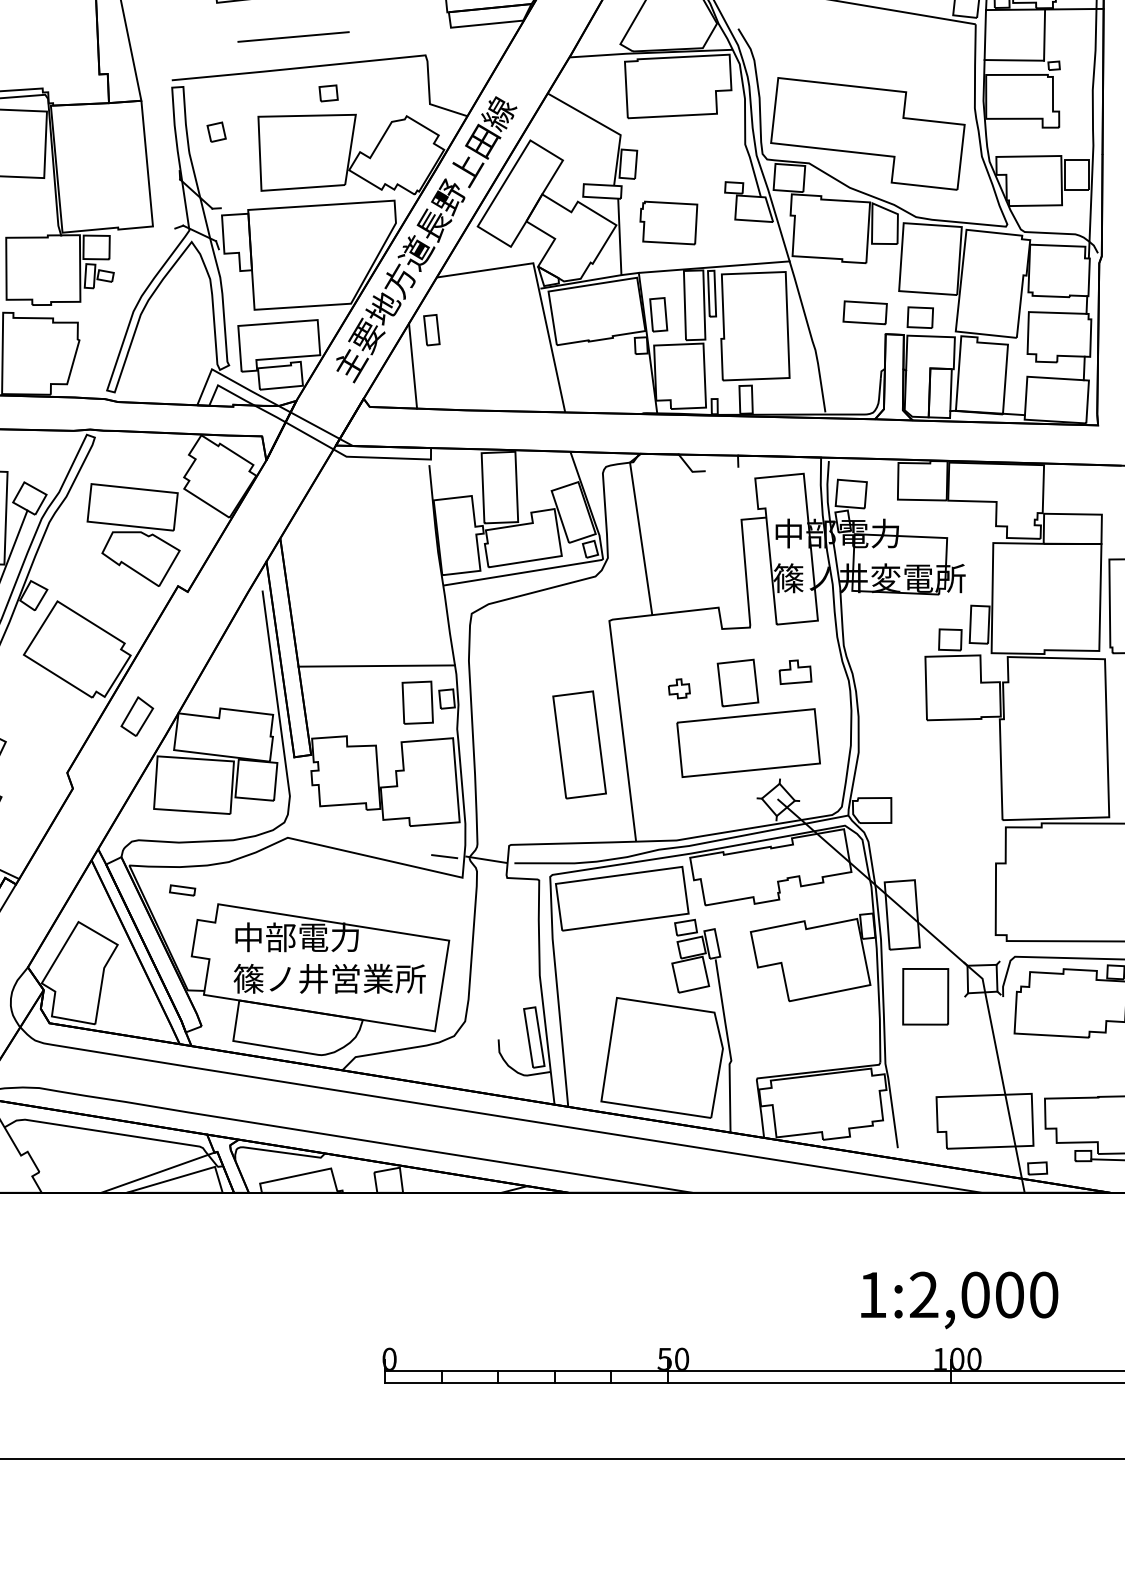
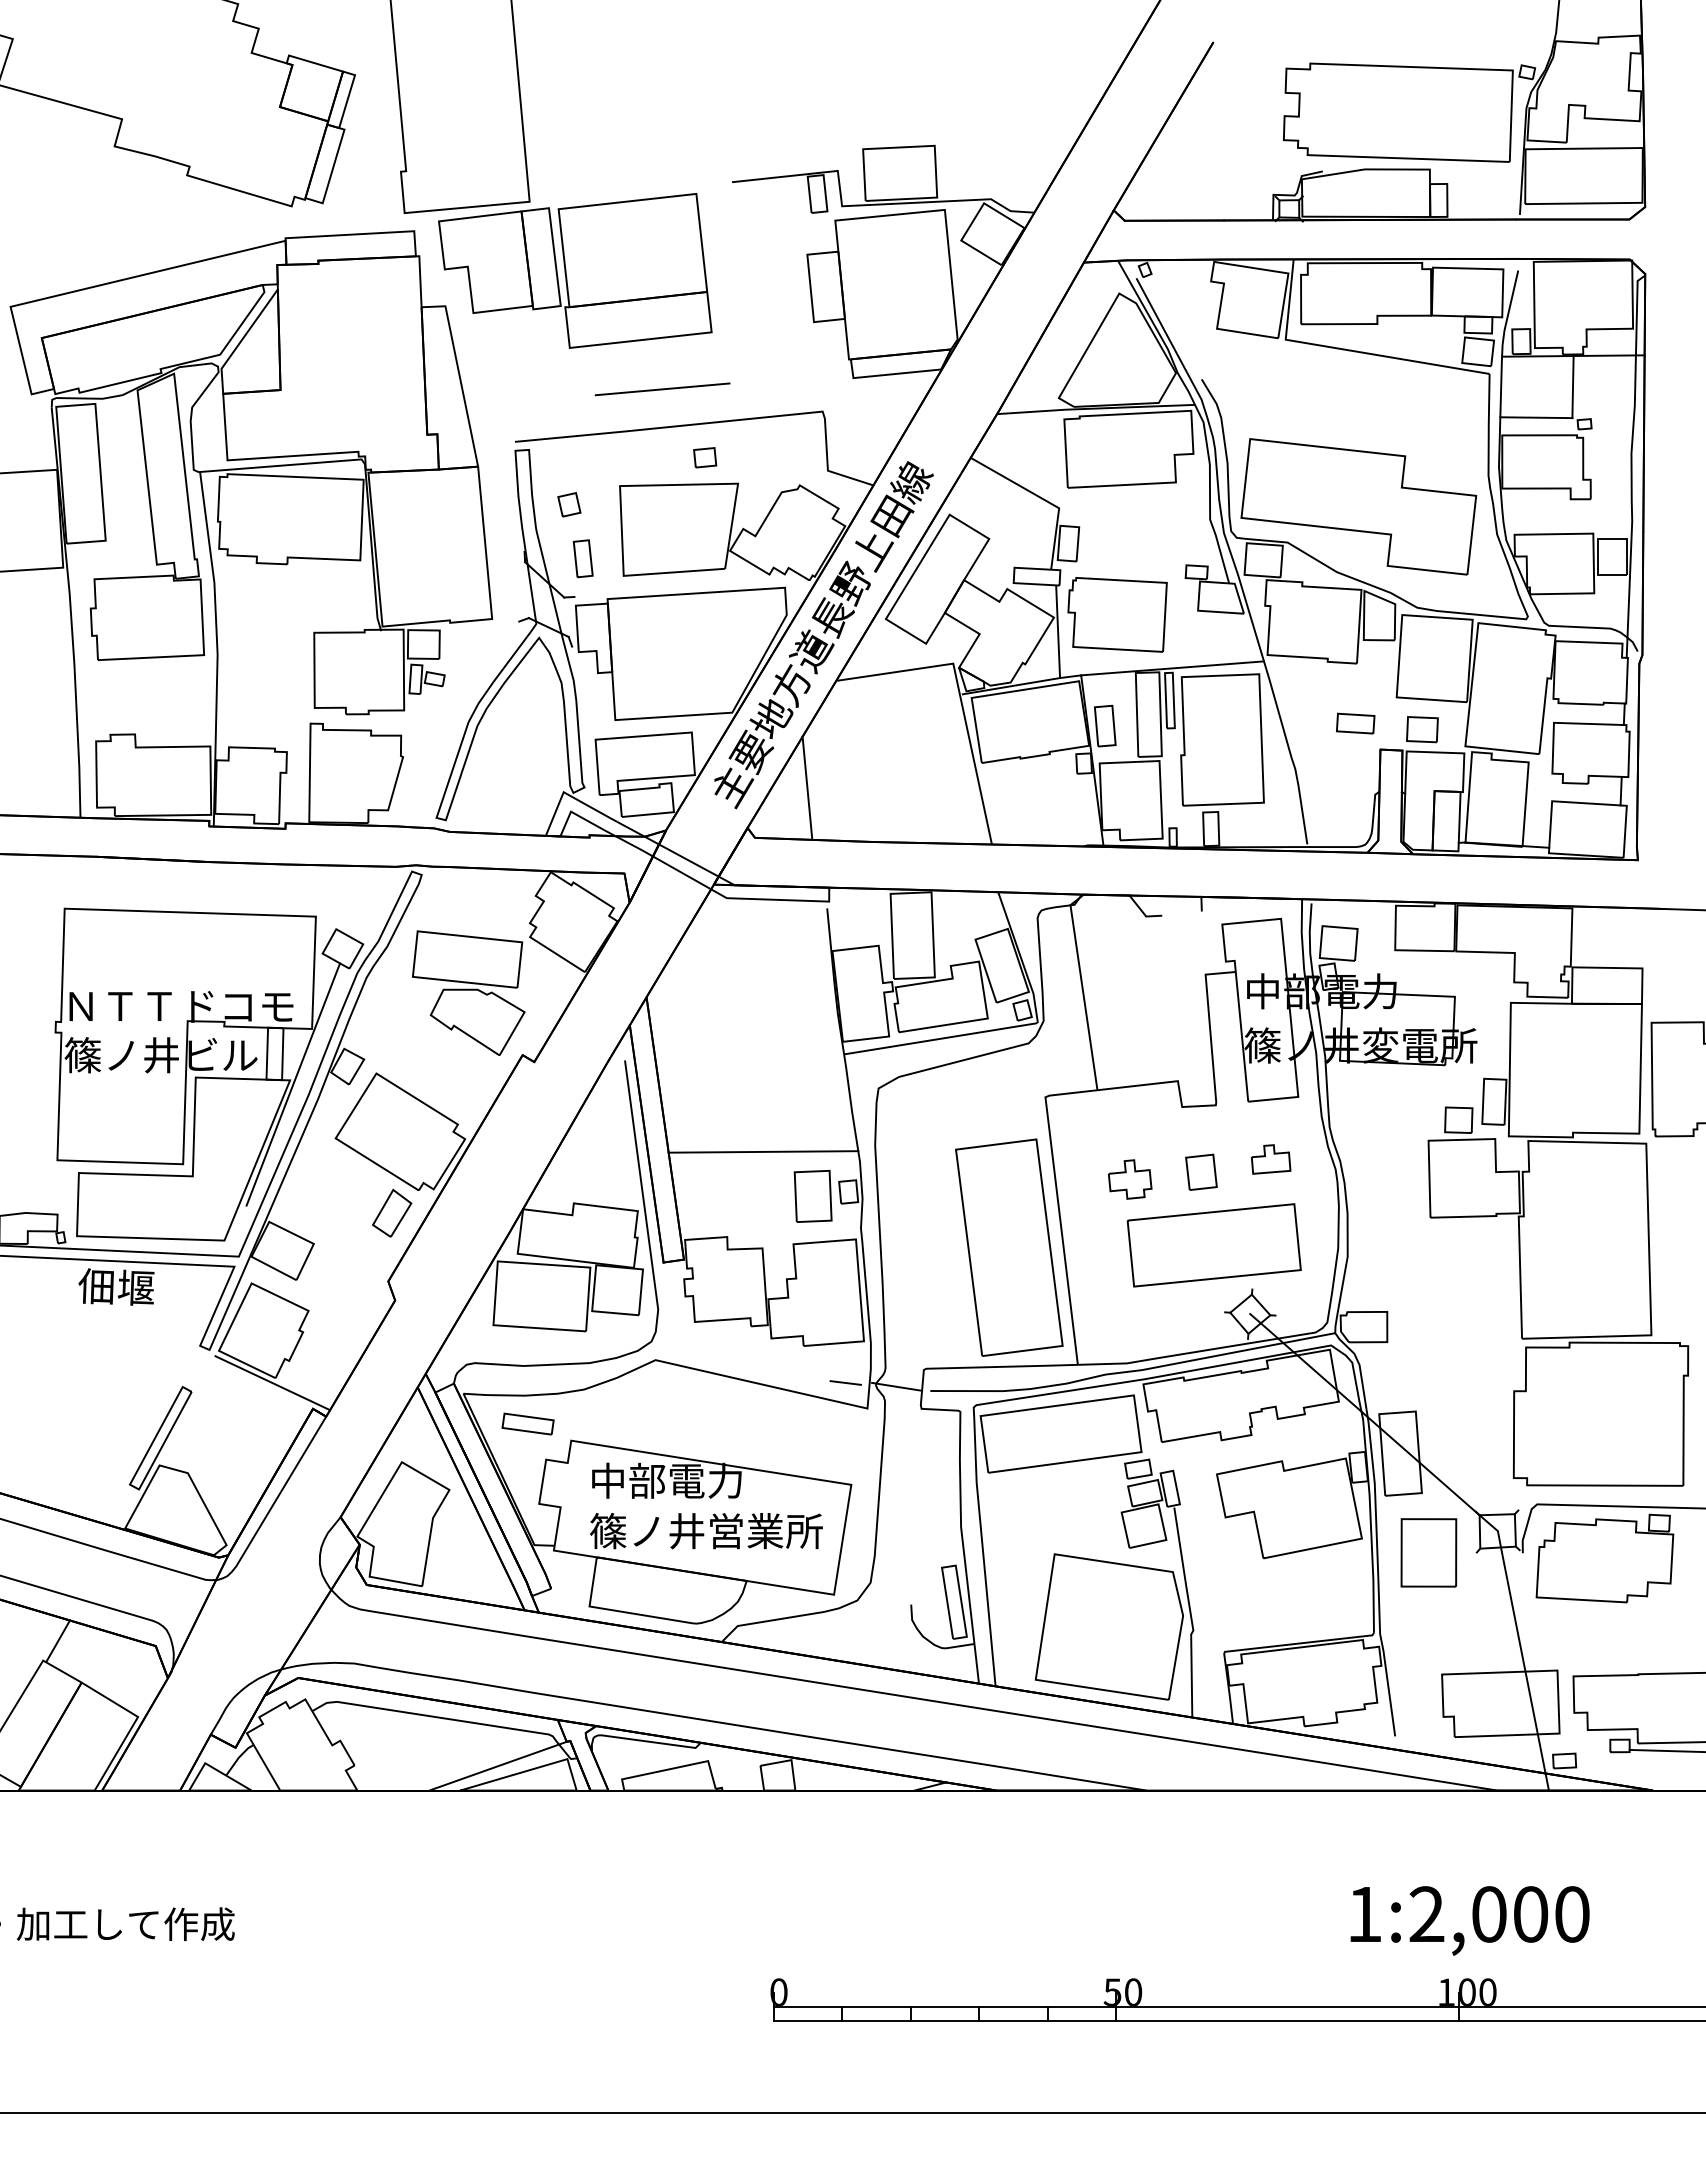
part: (668, 222) -> (1117, 614), size x1.43
part: (865, 312) -> (1355, 723), size x0.71
part: (431, 329) -> (582, 558), moved
part: (738, 682) -> (1201, 1171), size x0.62
part: (679, 688) -> (1130, 1179), size x1.67
part: (137, 716) -> (392, 1212), moved
part: (579, 744) -> (1009, 1247), size x1.67
part: (182, 890) -> (527, 1423), size x1.67

